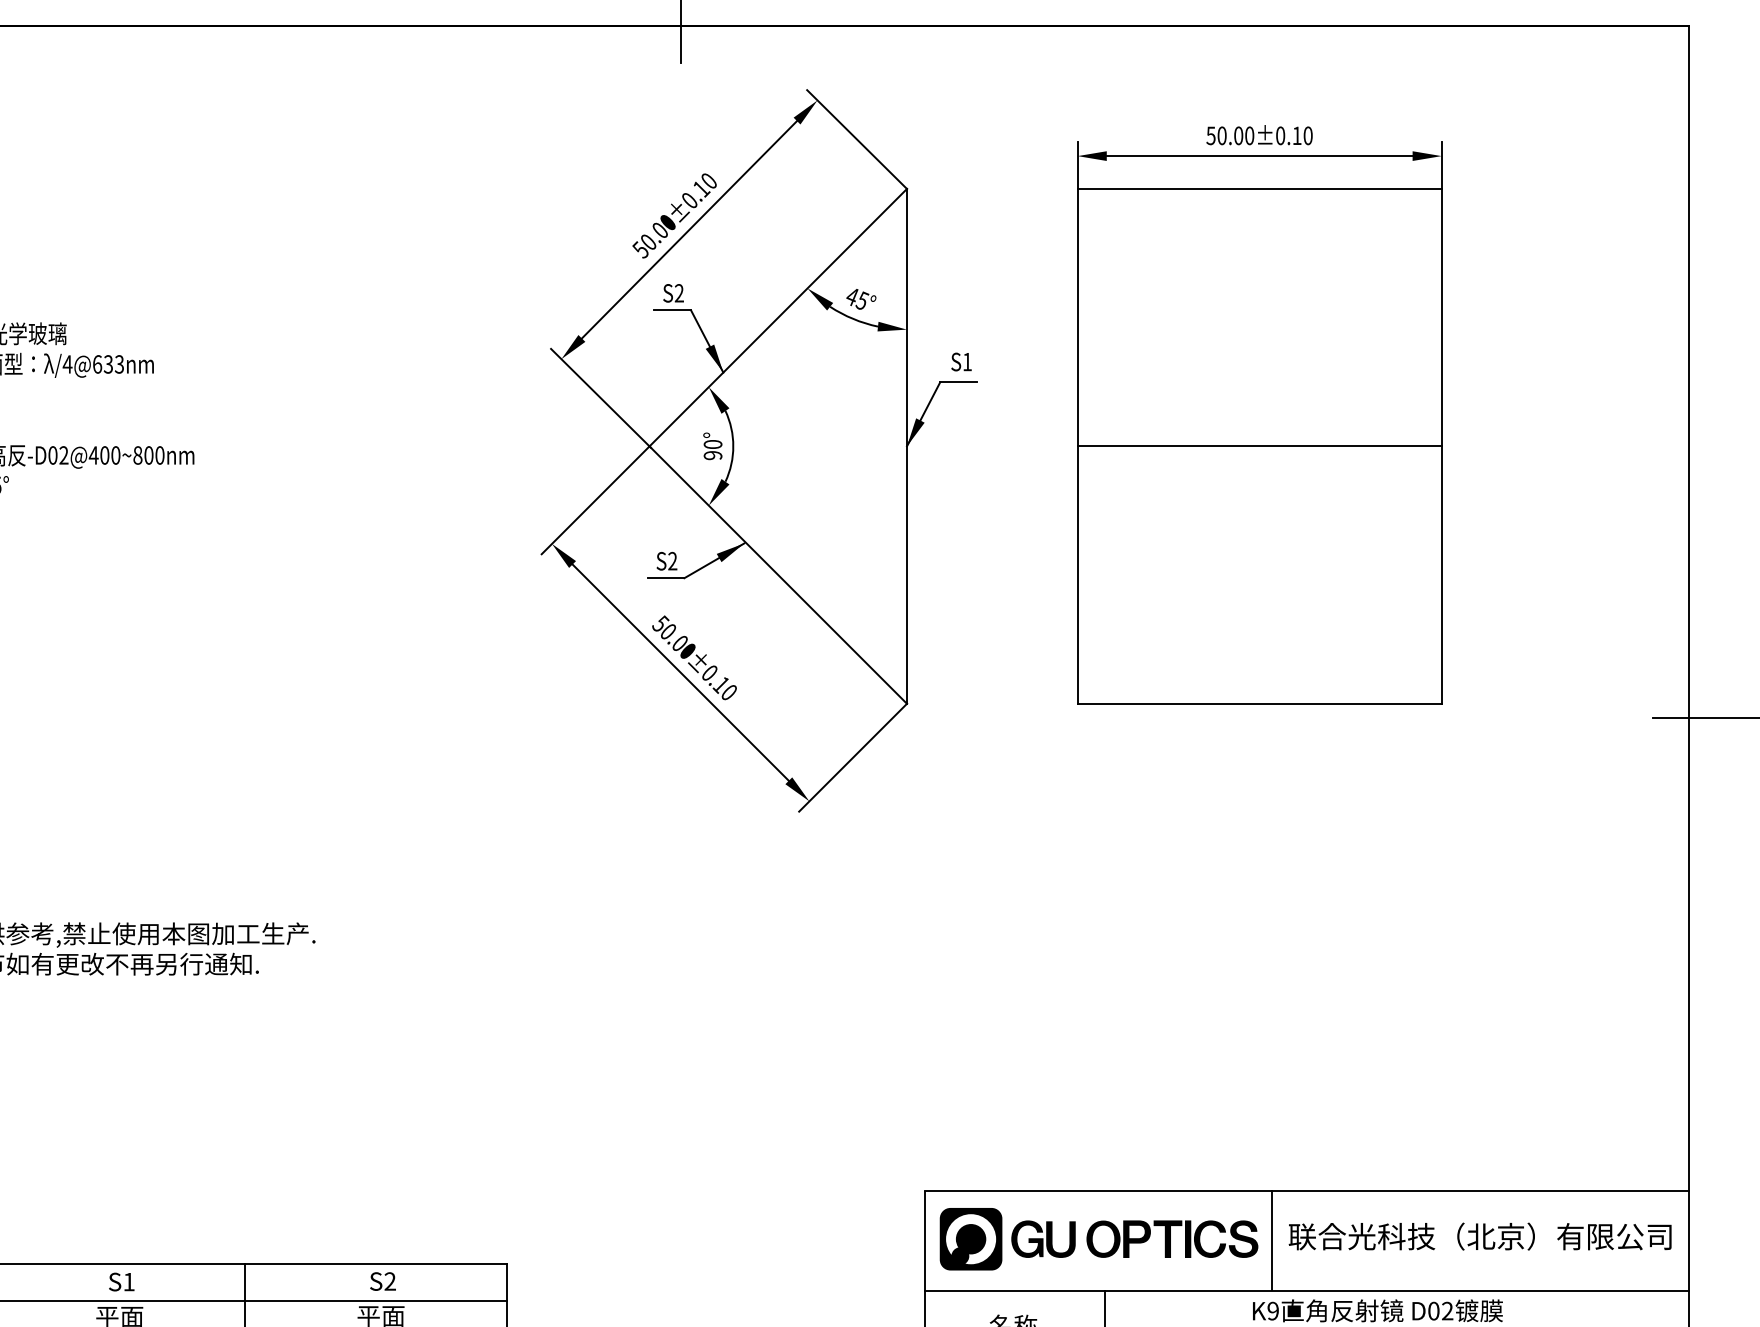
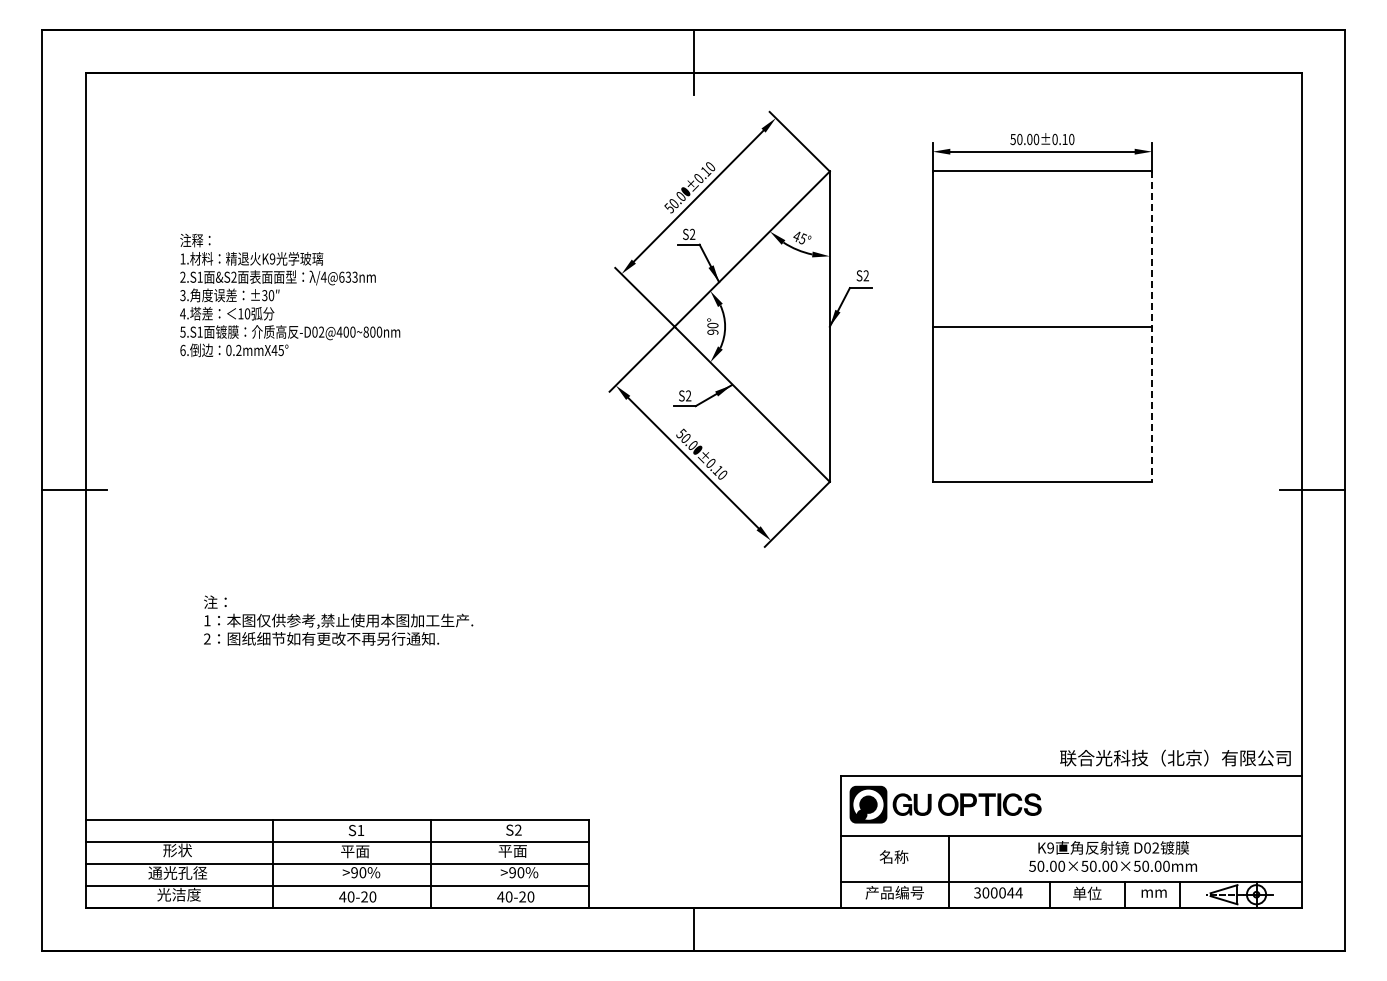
text: (966, 361) -> (865, 275), S1 -> S2
line: (1442, 447) -> (1152, 327), solid -> dashed
text: (1480, 1235) -> (1175, 757), moved
line: (1271, 1240) -> (1049, 805), removed

